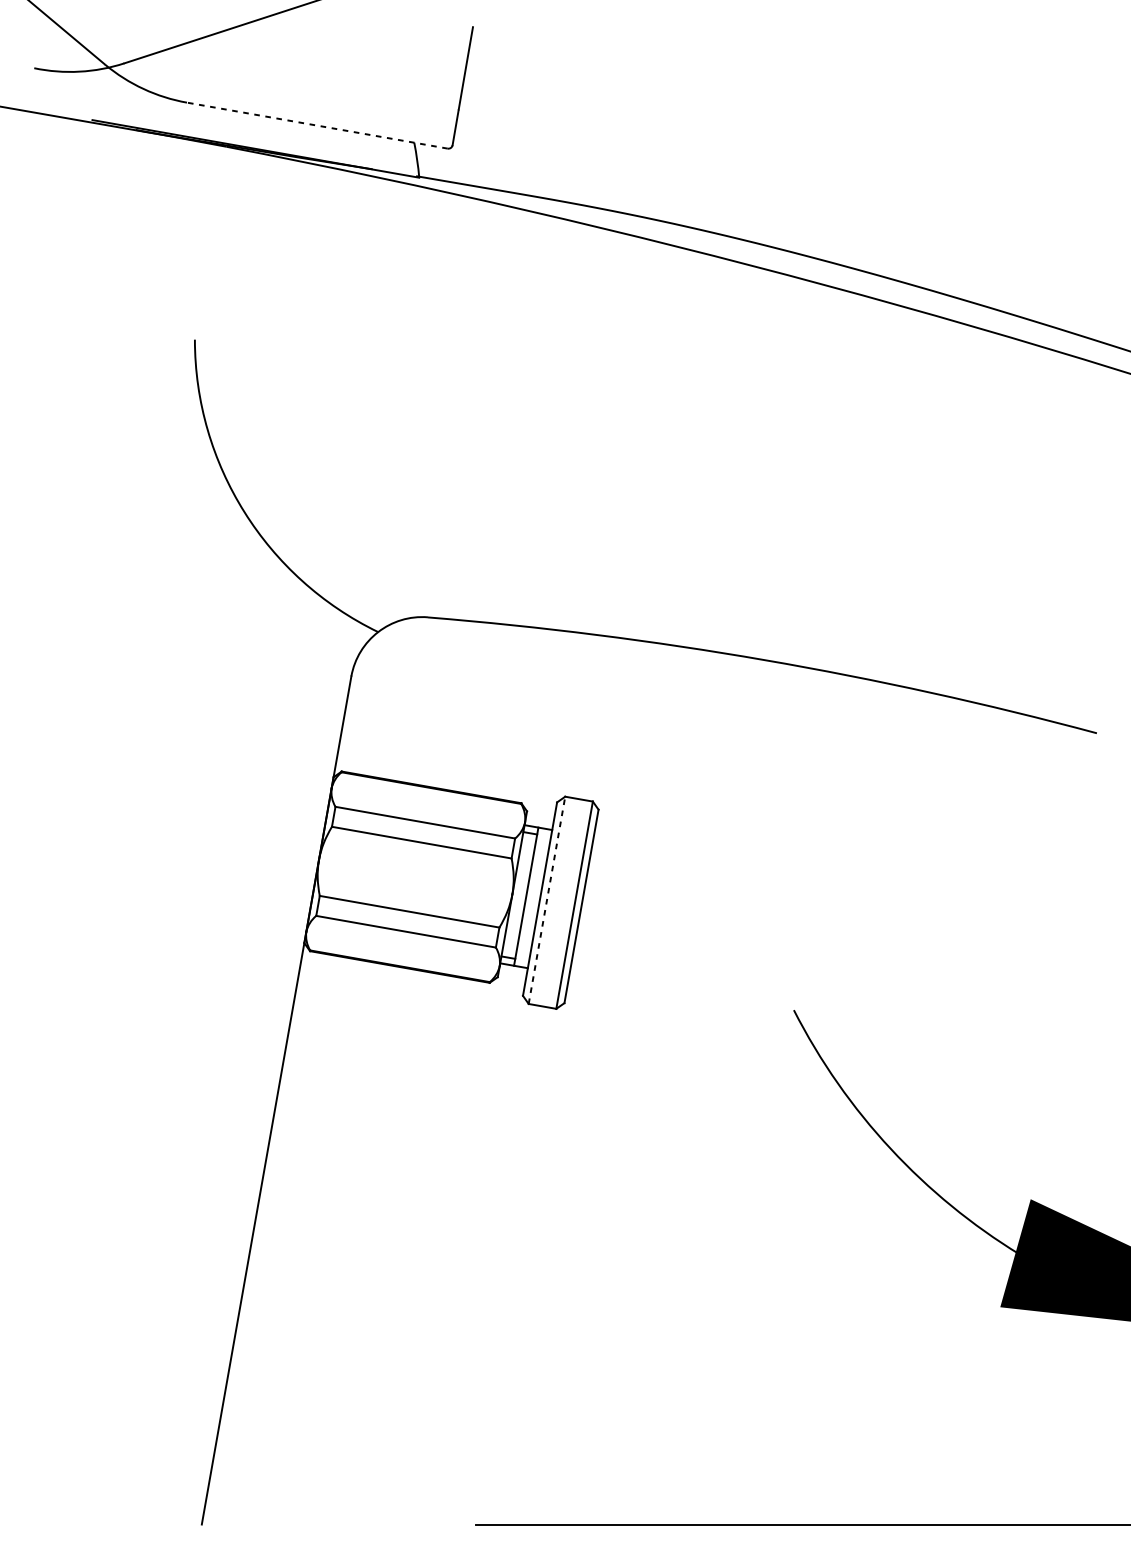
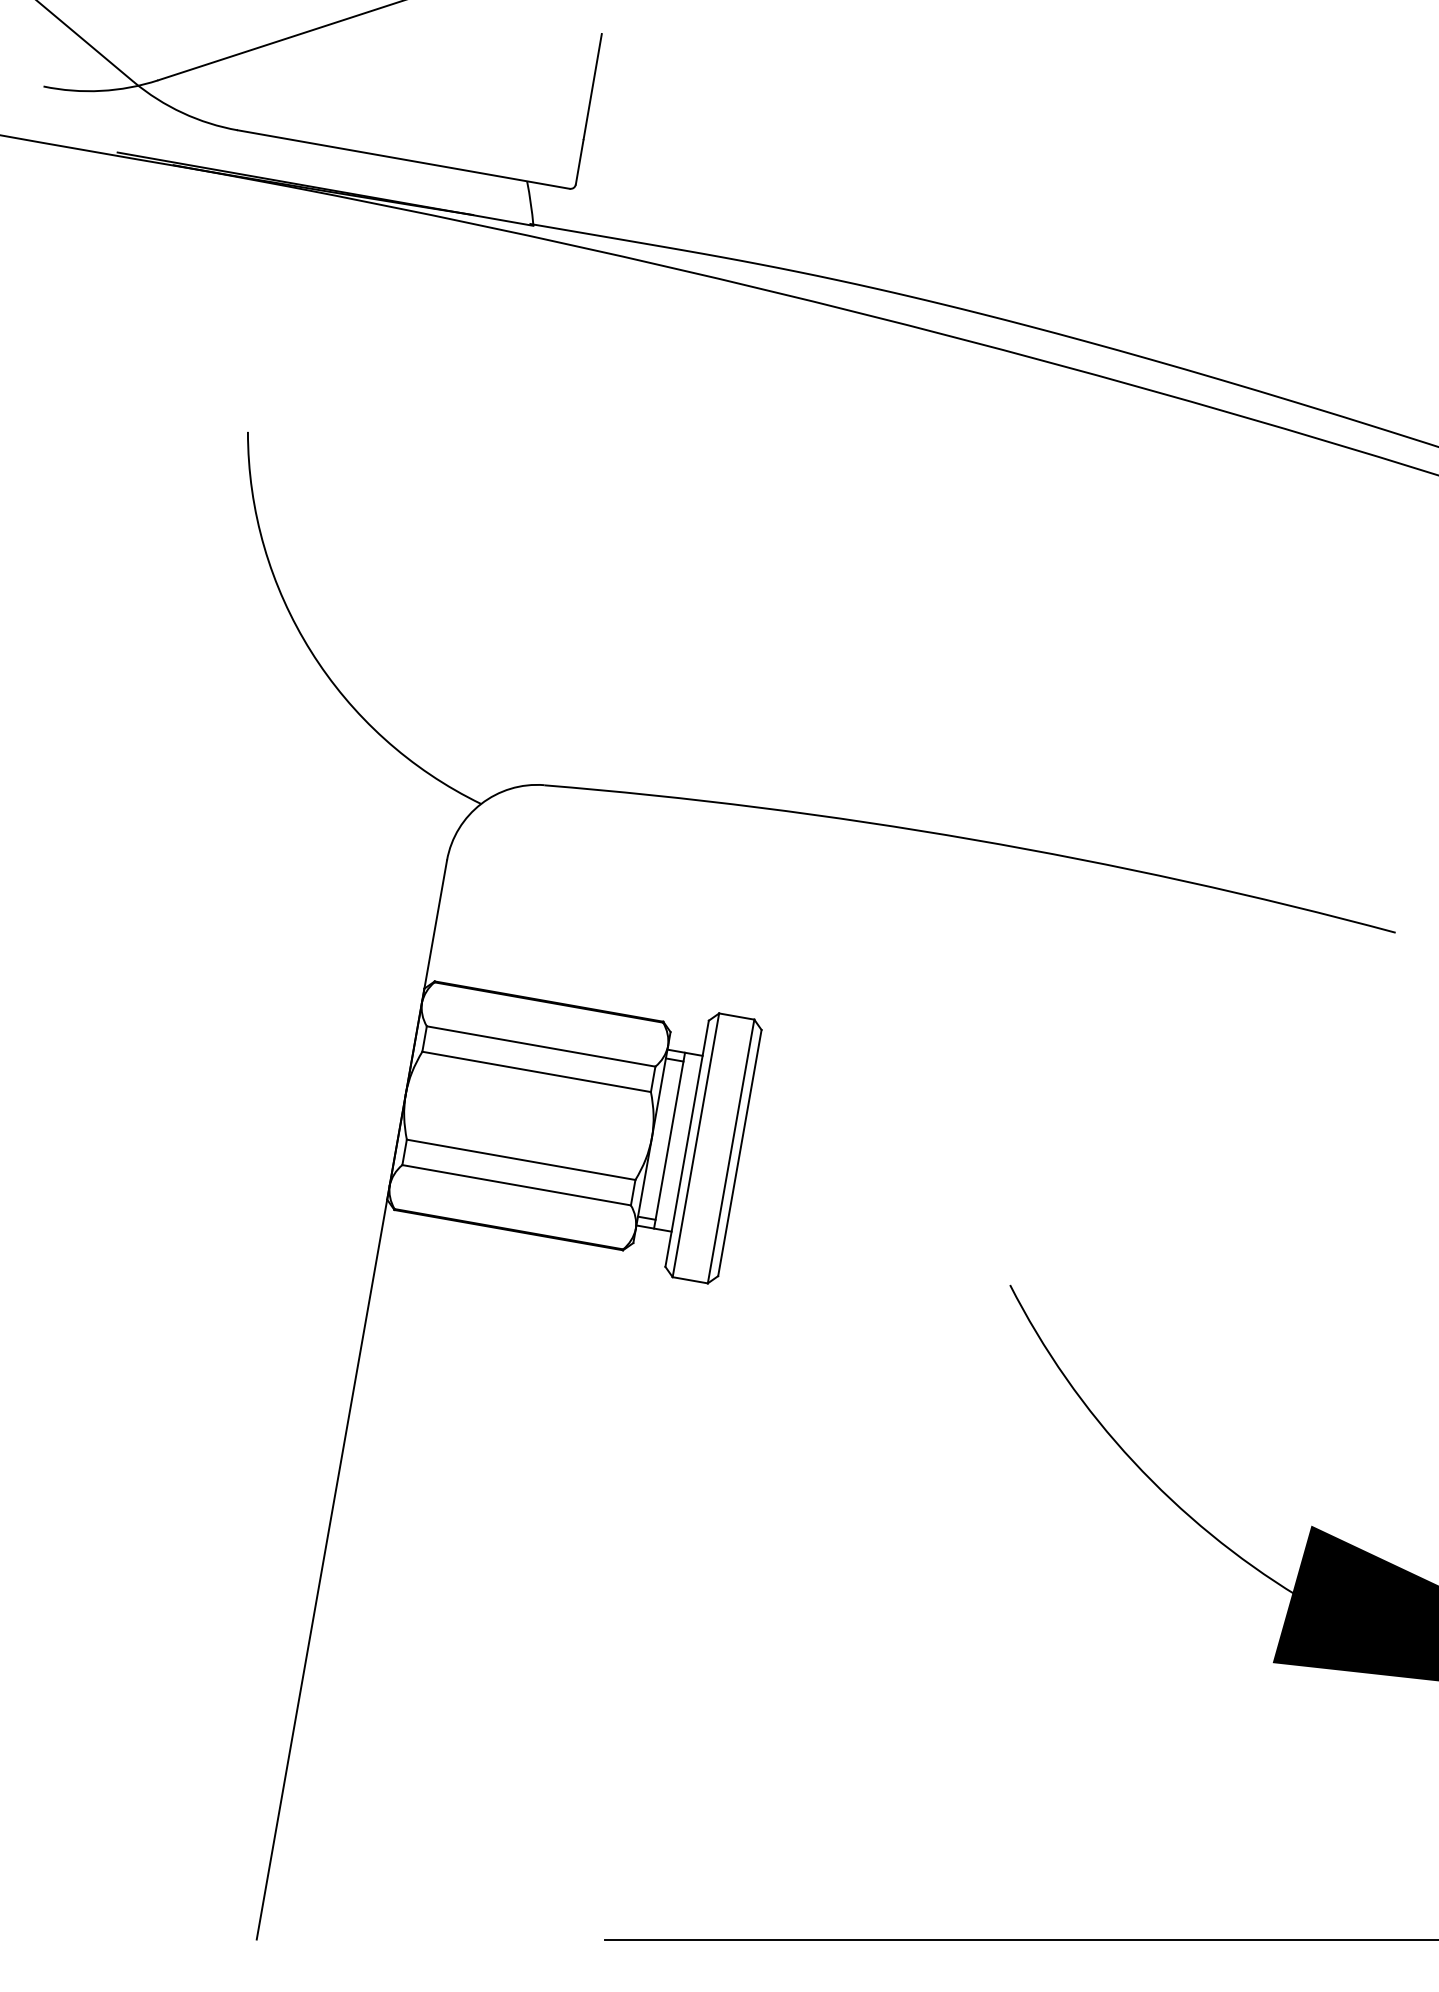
line: (317, 125) -> (403, 159), dashed -> solid
line: (546, 900) -> (695, 1145), dashed -> solid

